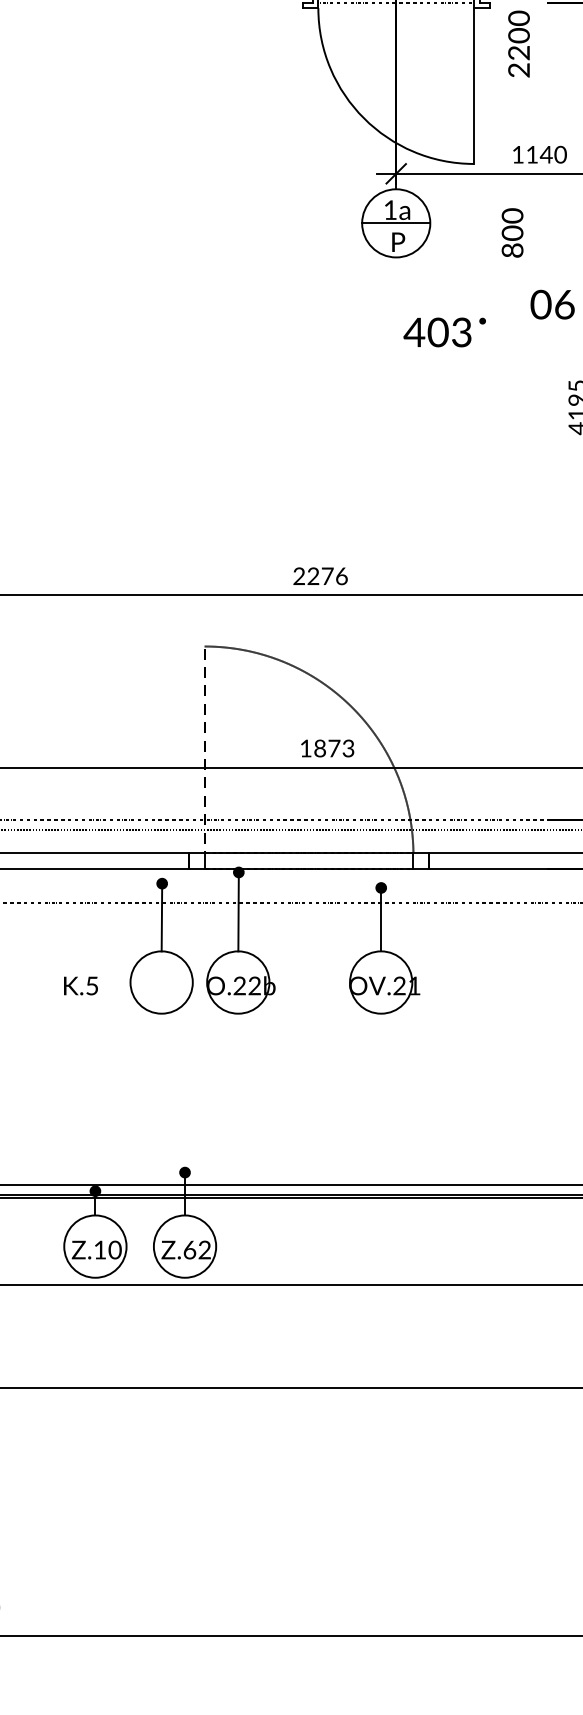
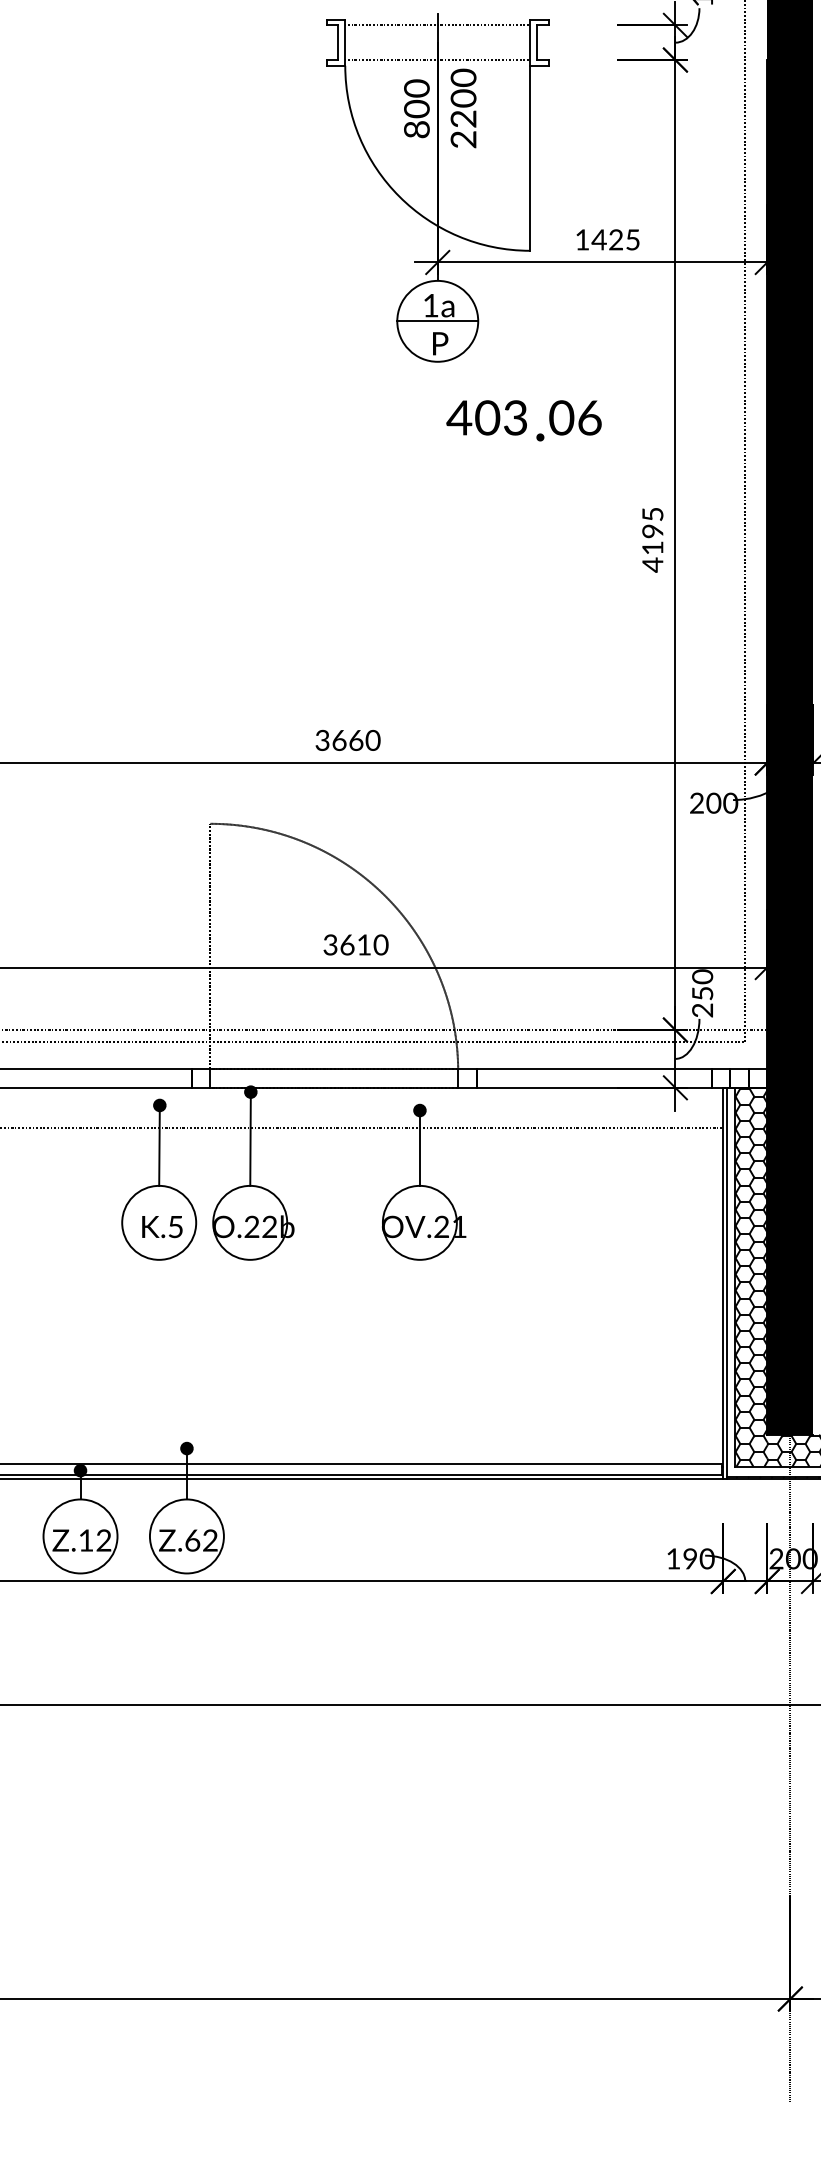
text: (518, 44) -> (463, 108), moved
text: (545, 154) -> (615, 239), 1140 -> 1425
text: (512, 232) -> (416, 108), moved
text: (552, 304) -> (575, 417), moved
text: (437, 332) -> (486, 417), moved
text: (320, 576) -> (347, 740), 2276 -> 3660
text: (326, 748) -> (355, 944), 1873 -> 3610
text: (81, 986) -> (162, 1227), moved
text: (114, 1250) -> (103, 1540), Z.10 -> Z.12

